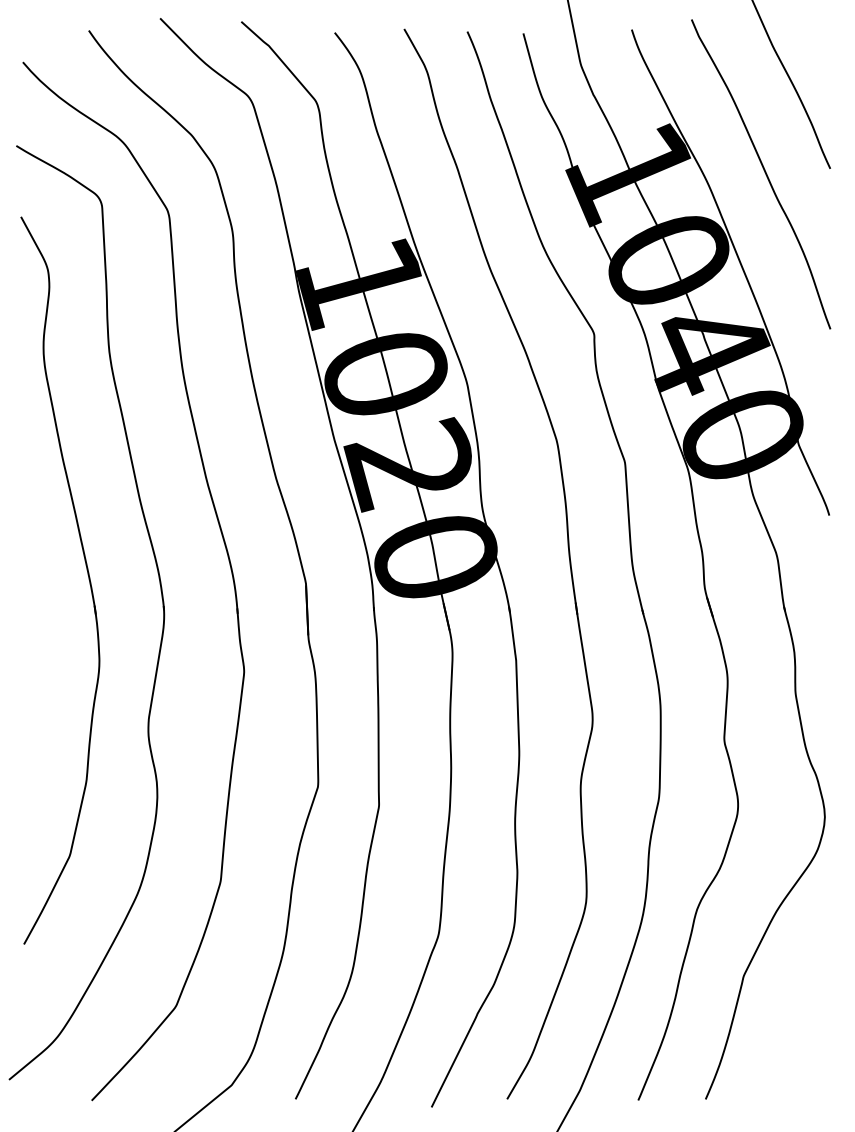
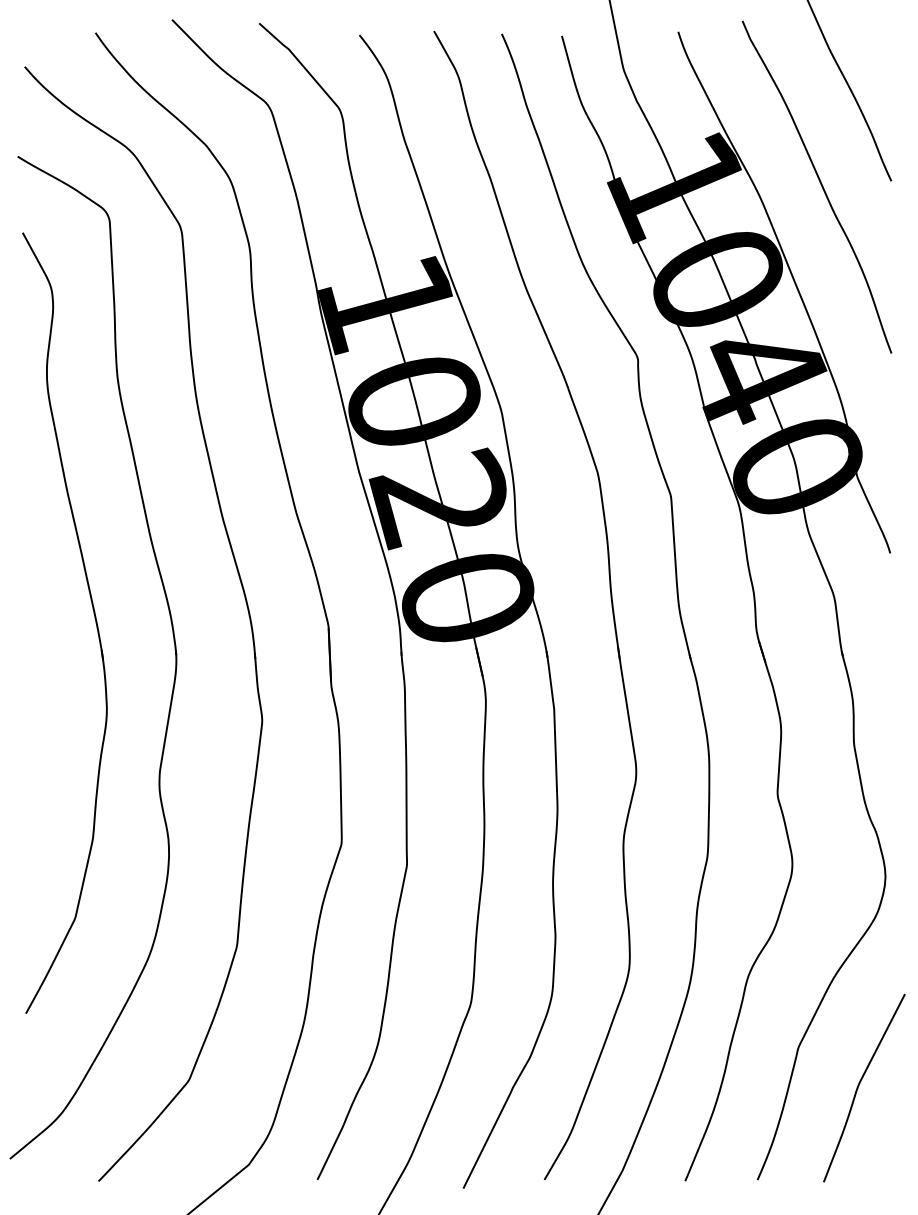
curve: (800, 1012) -> (859, 1086), added

